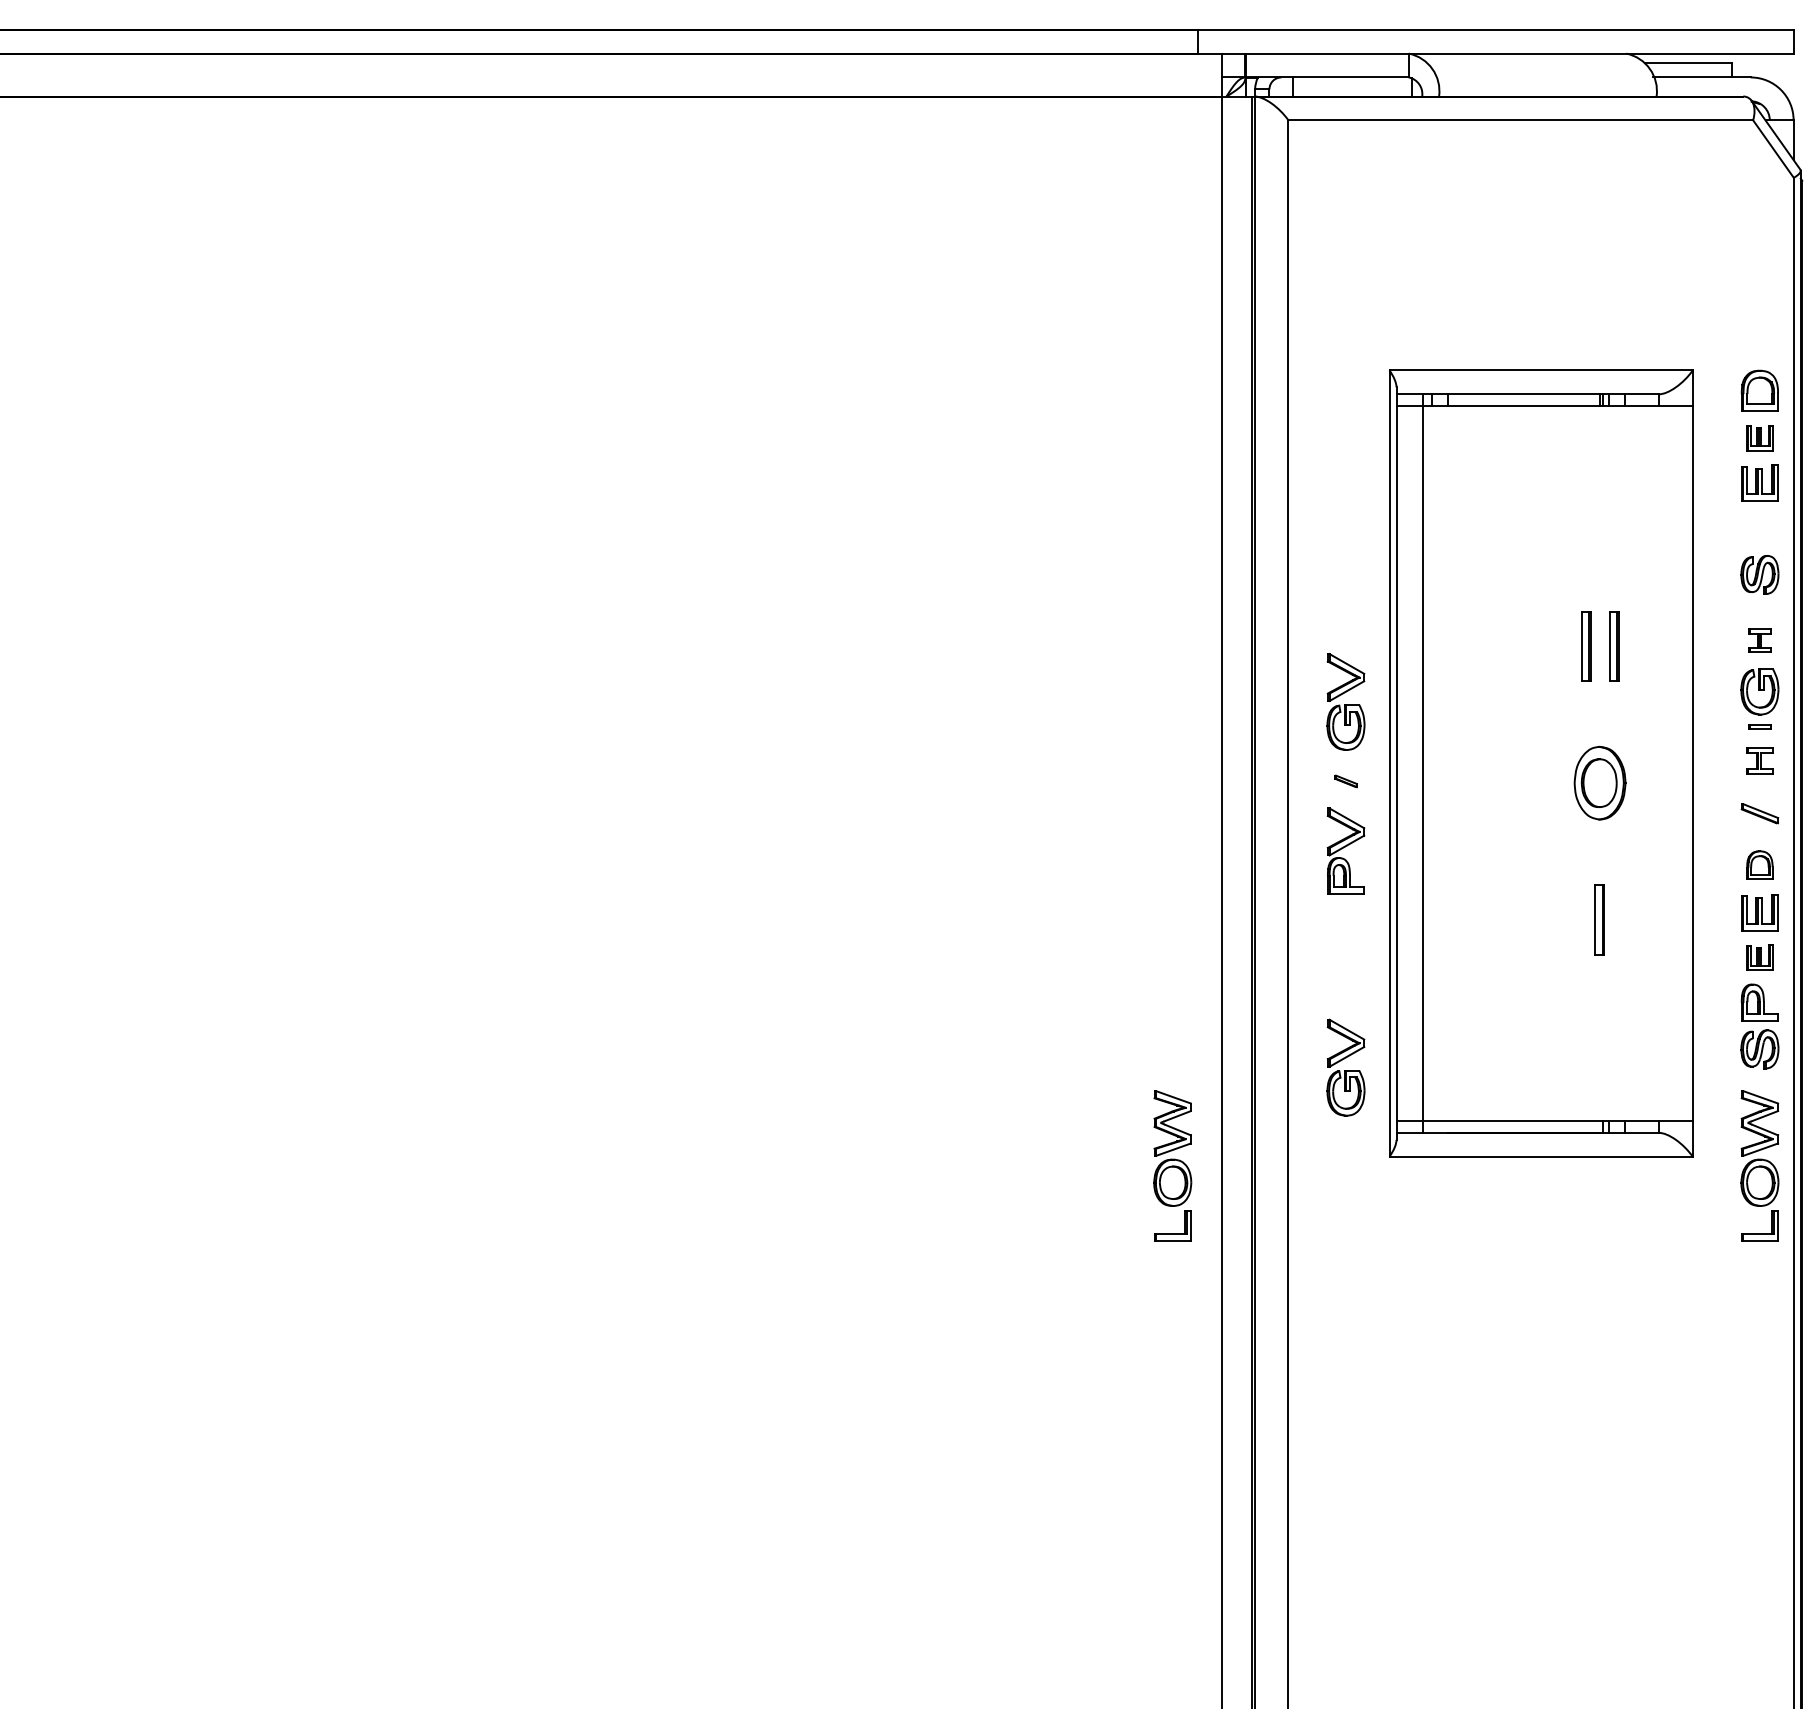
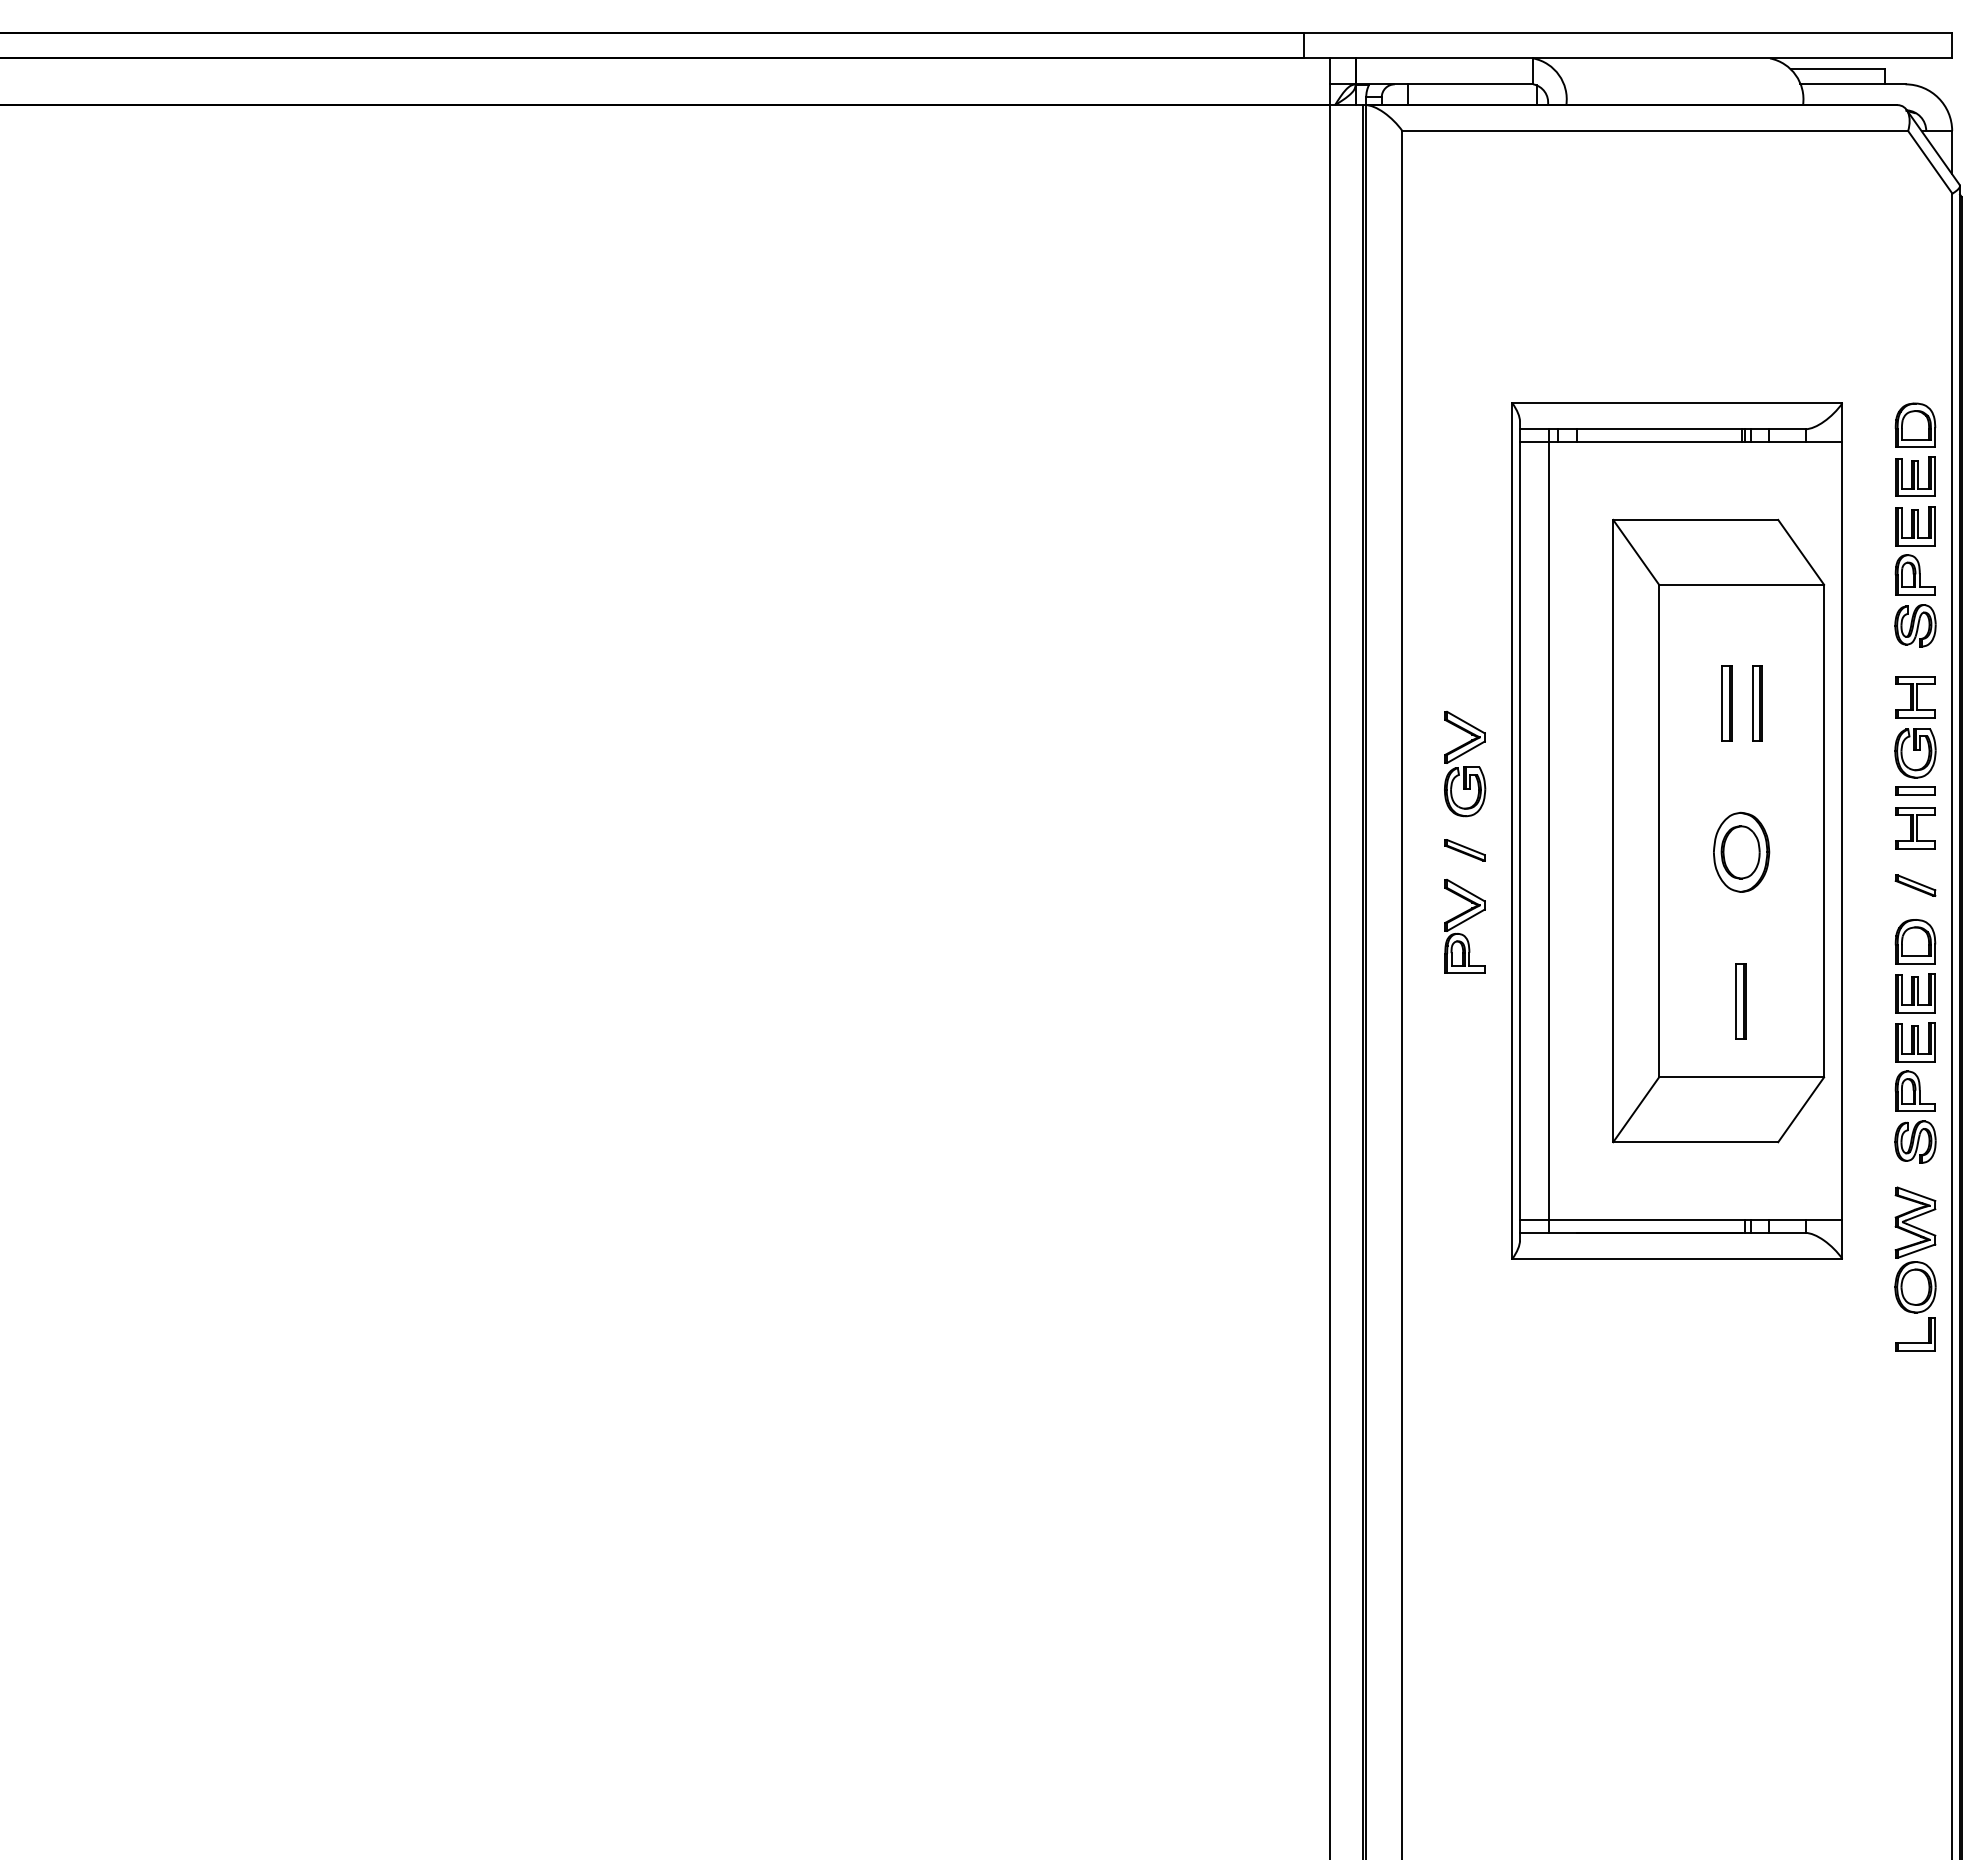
part: (1759, 437) -> (1915, 476), size x1.43
part: (1758, 527) -> (1914, 574), added
part: (1759, 640) -> (1915, 697), size x1.67
part: (1759, 726) -> (1915, 790), size x1.67
part: (1759, 761) -> (1915, 828), size x1.43
part: (1578, 763) -> (1718, 830), added
part: (1345, 781) -> (1464, 850), size x1.67
part: (1759, 865) -> (1915, 941), size x1.43
part: (1759, 957) -> (1915, 1042), size x1.43
part: (1346, 1068) -> (1465, 1162), removed
part: (1172, 1165) -> (1276, 1268), removed

